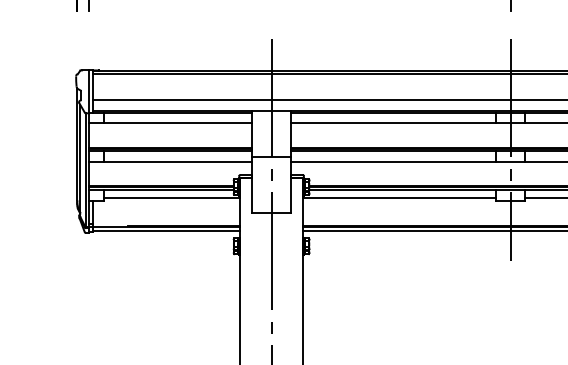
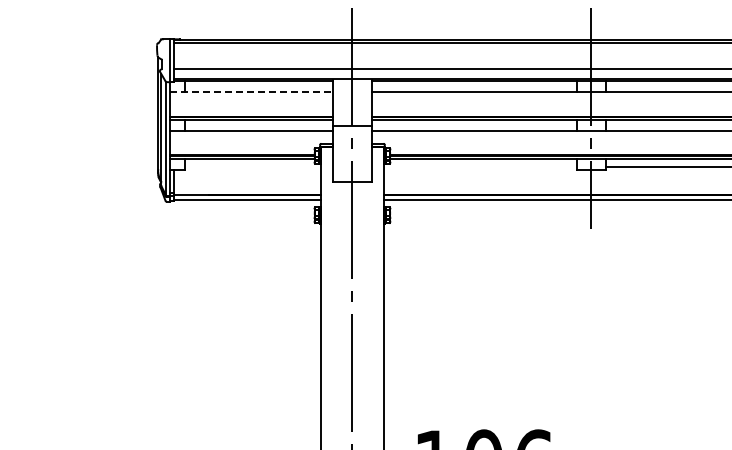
line: (170, 122) -> (251, 91), solid -> dashed
line: (171, 198) -> (252, 167), removed
line: (398, 198) -> (479, 167), removed

